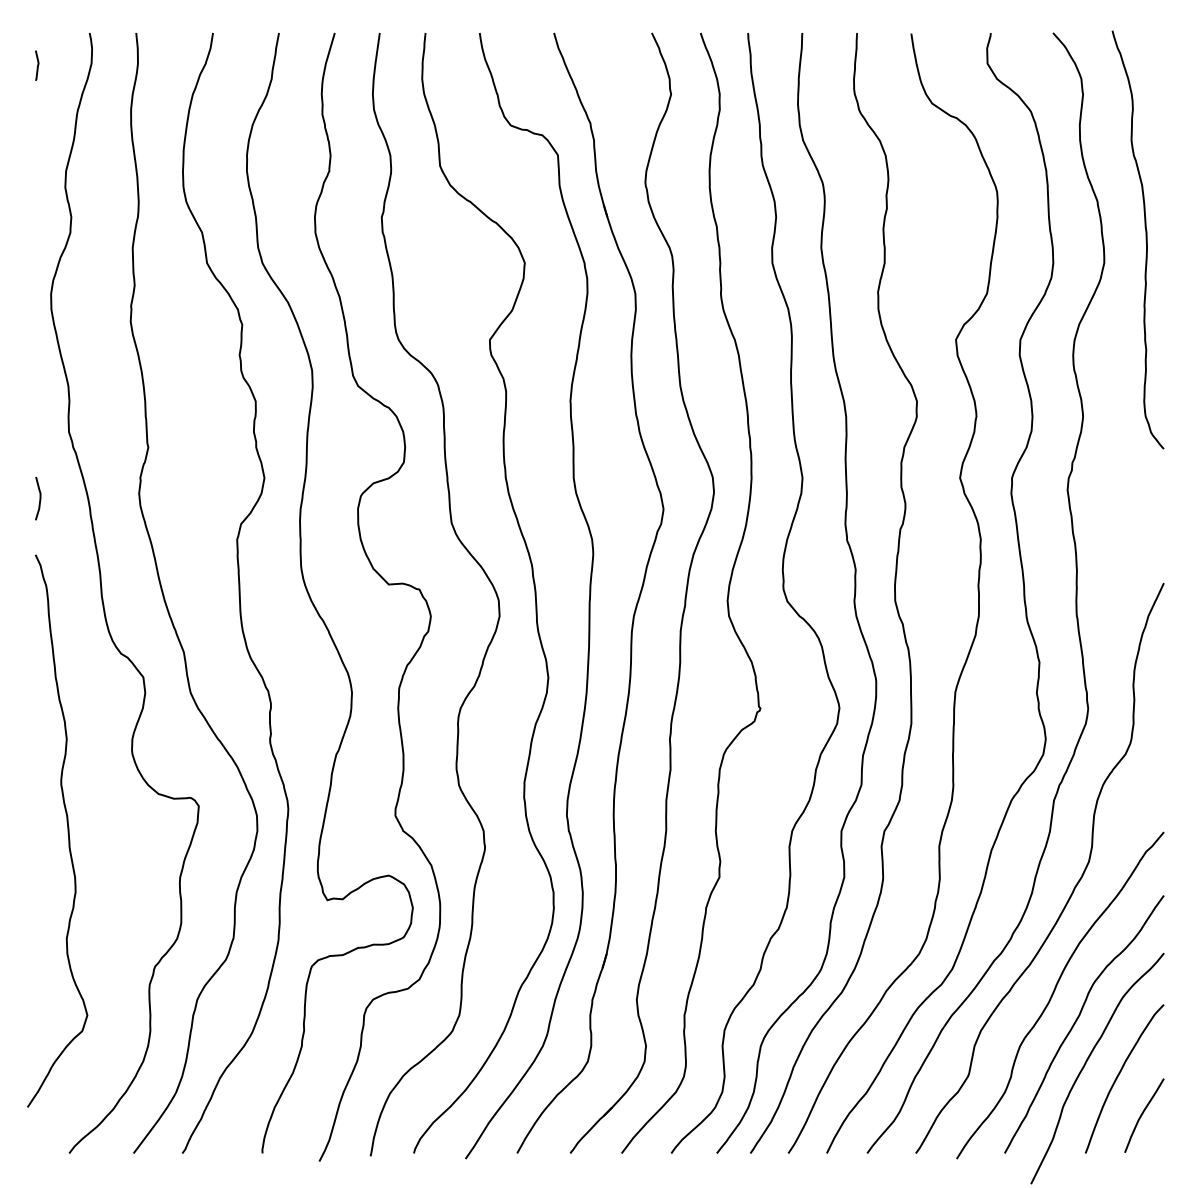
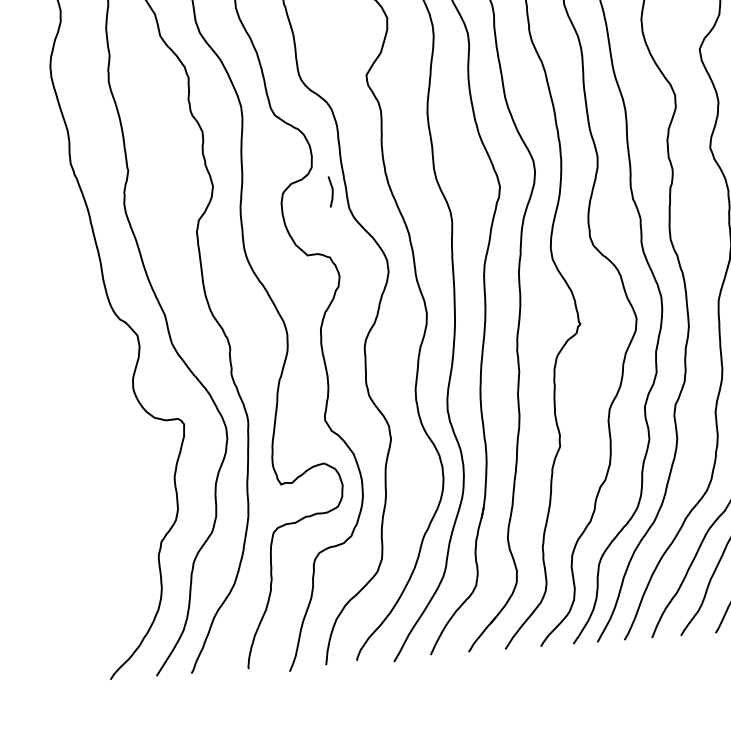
curve: (39, 498) -> (332, 191), moved
curve: (67, 830) -> (91, 448), removed

